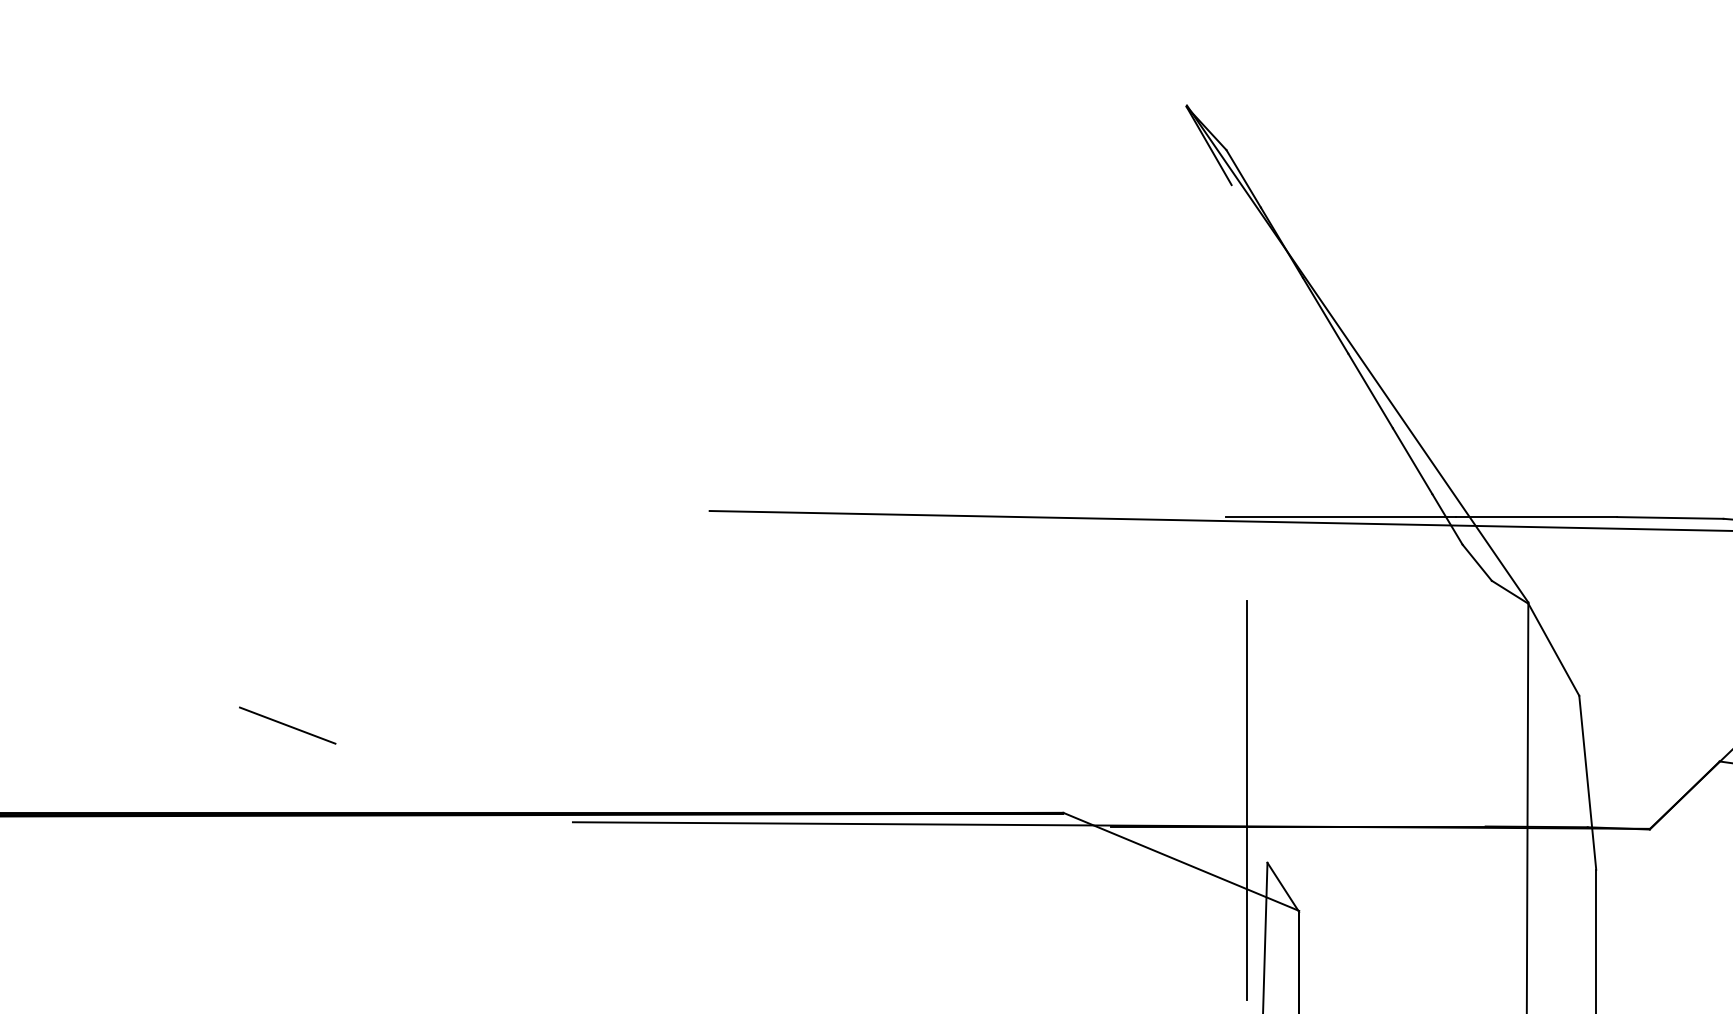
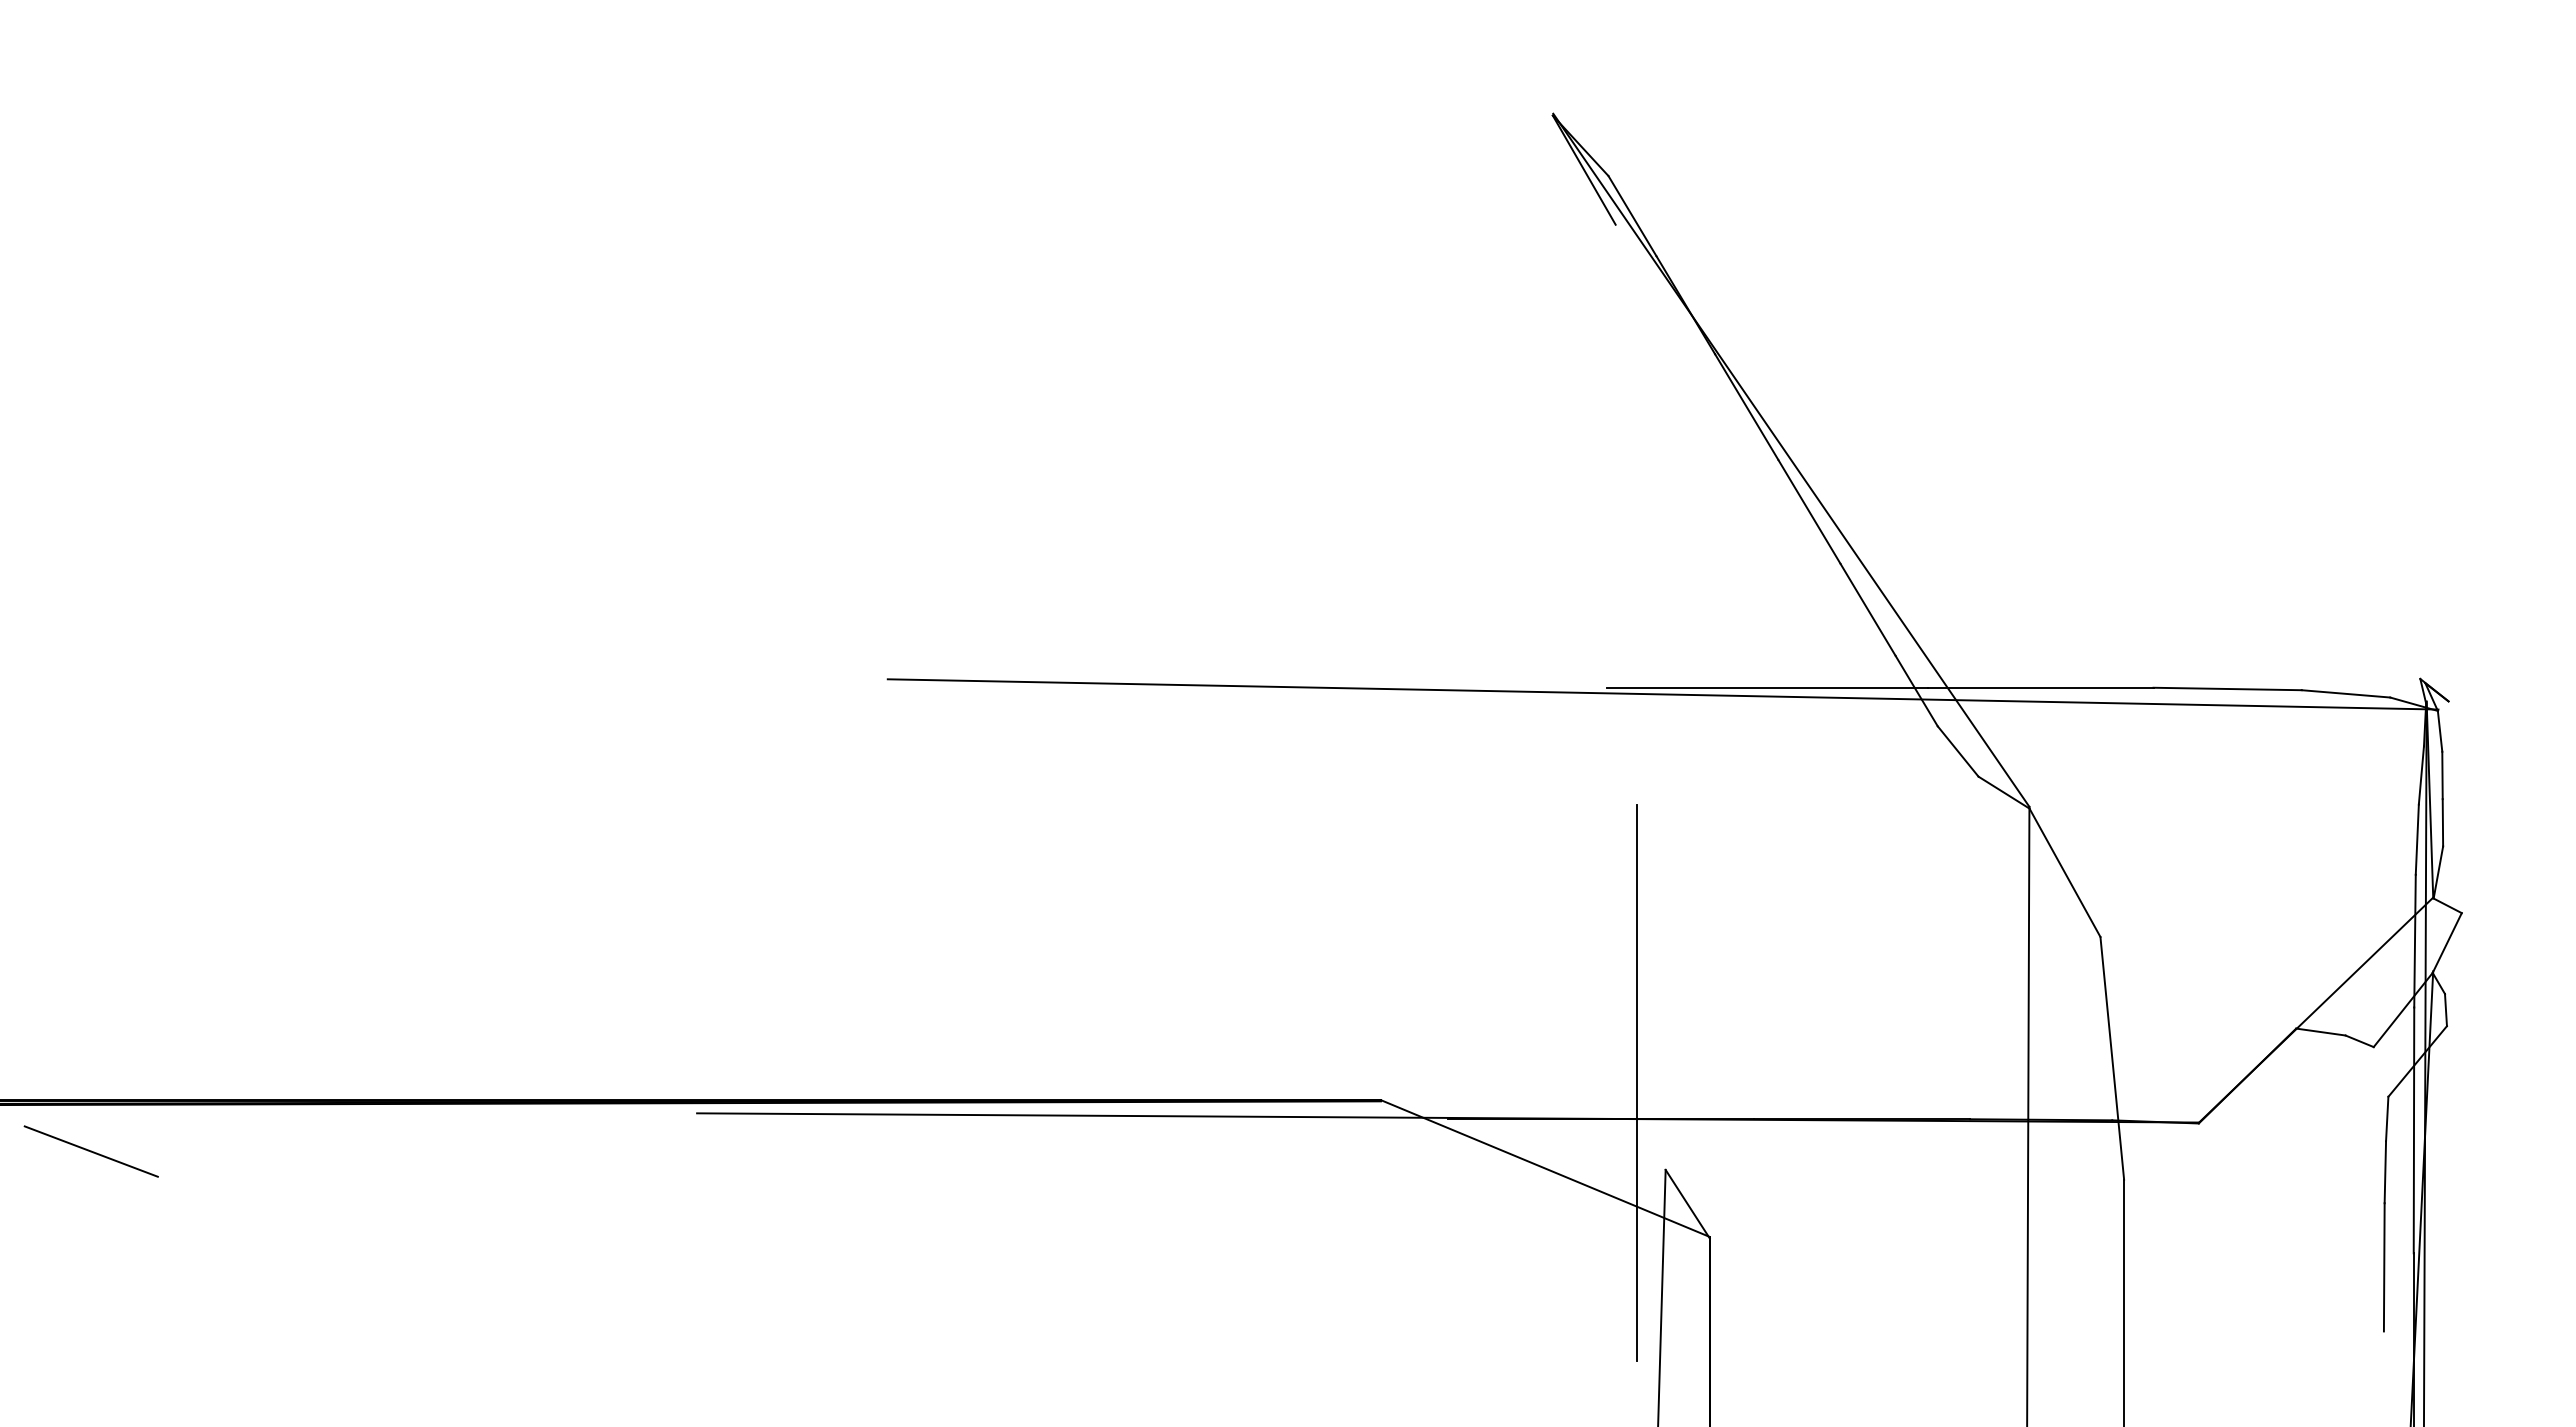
line: (287, 725) -> (90, 1151), moved

